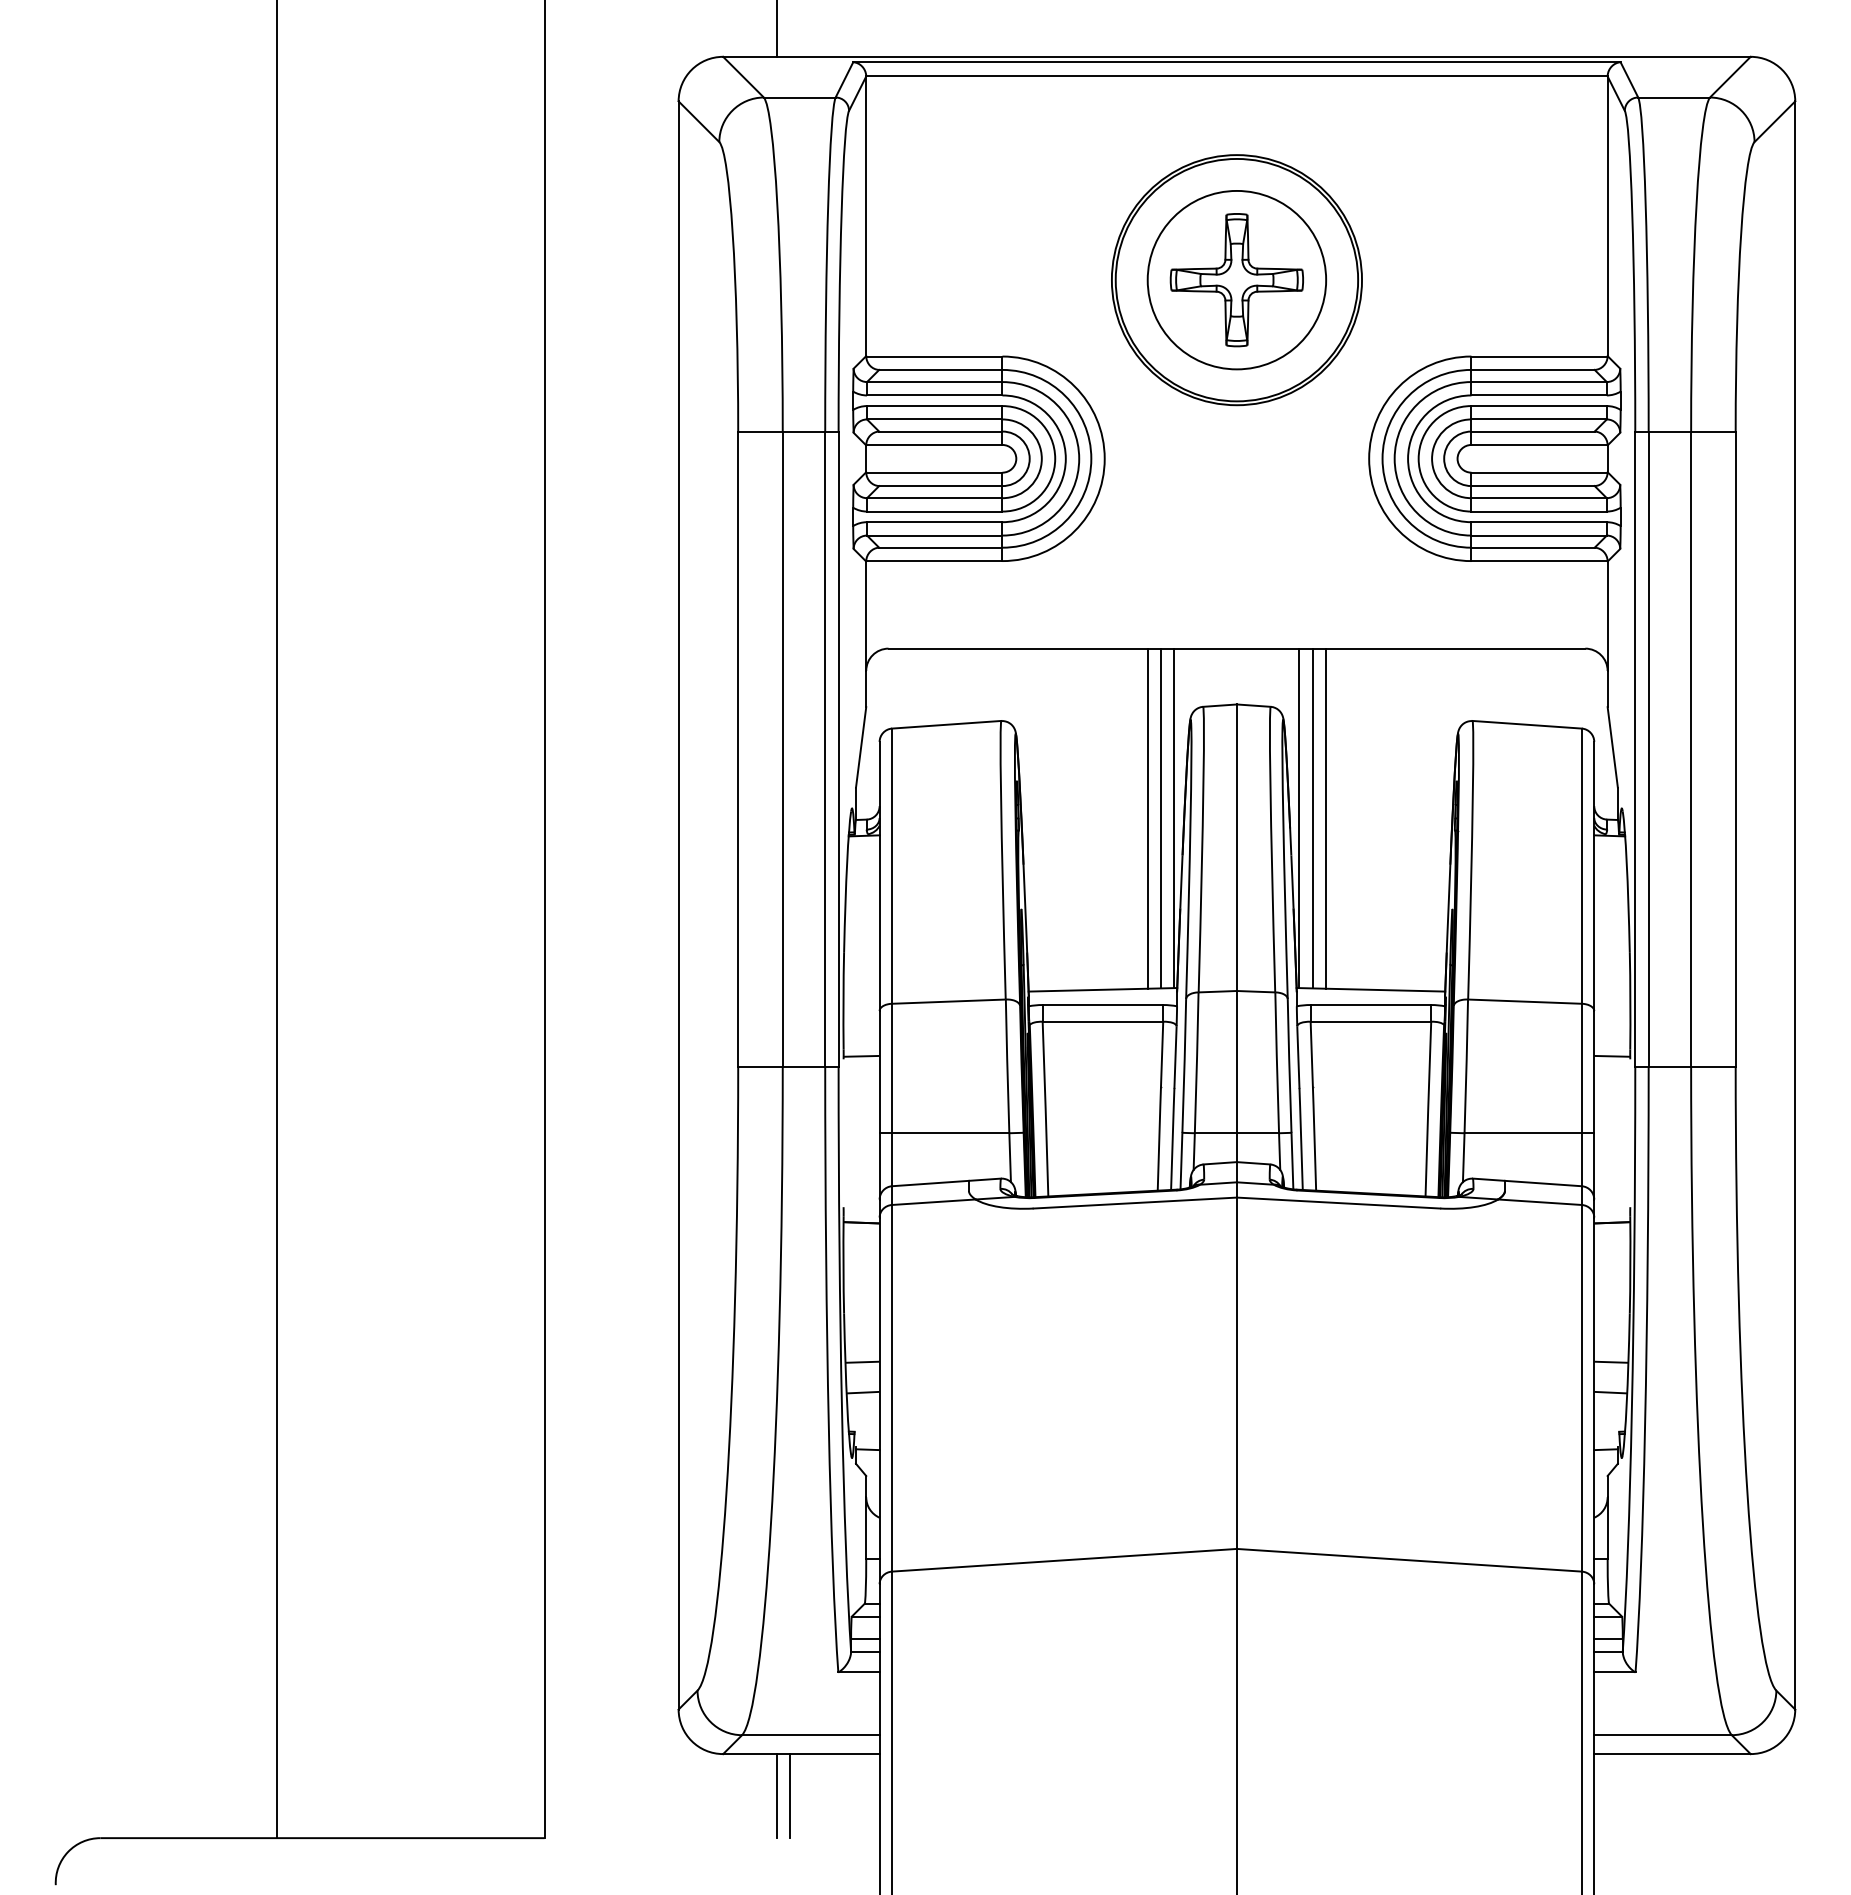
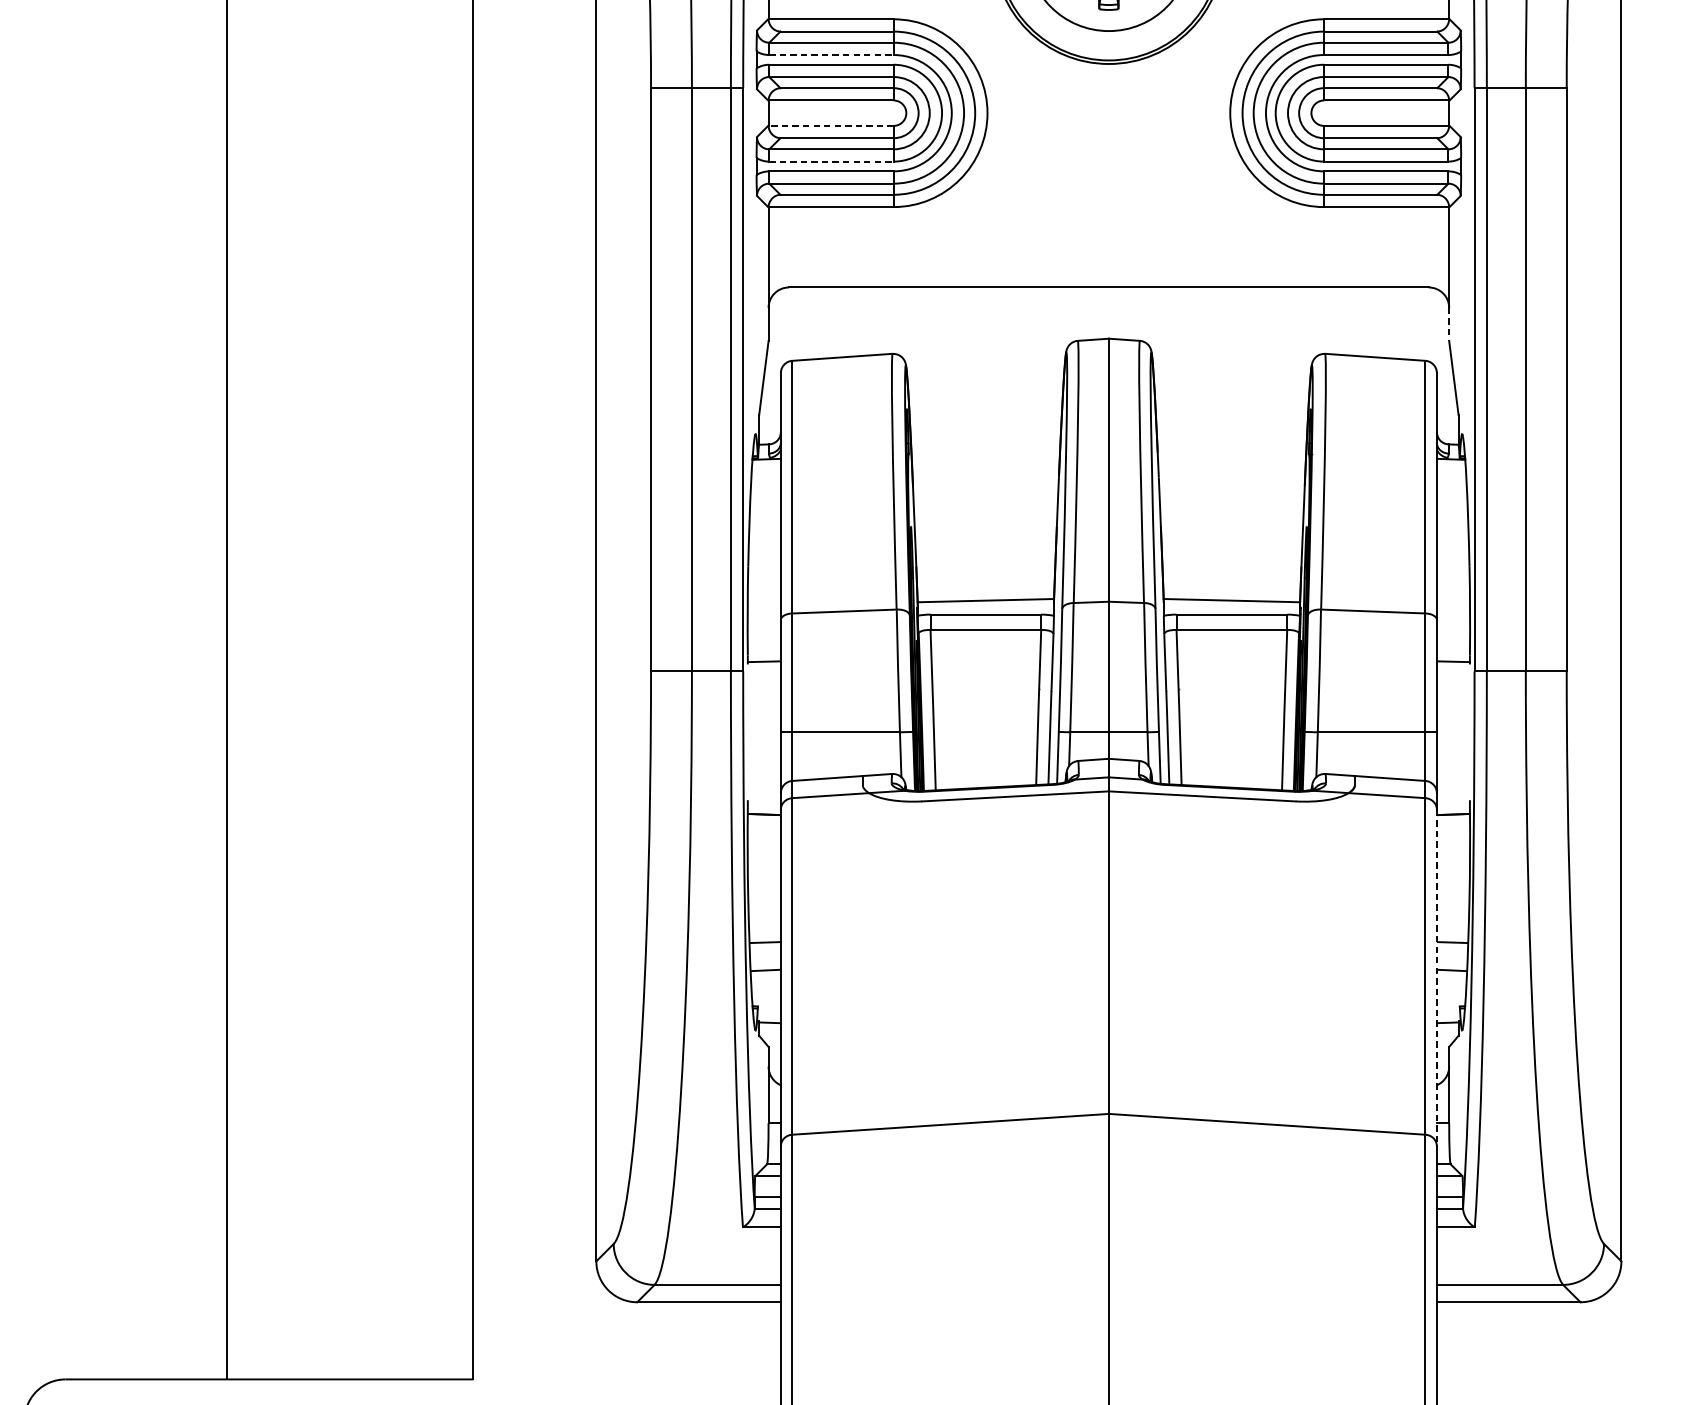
line: (934, 395) -> (831, 55), solid -> dashed
line: (933, 472) -> (830, 125), solid -> dashed
line: (934, 511) -> (831, 161), solid -> dashed
line: (1607, 689) -> (1449, 324), solid -> dashed
line: (1147, 818) -> (1026, 443), removed
line: (1161, 818) -> (1039, 443), removed
line: (1174, 818) -> (1051, 443), removed
line: (1299, 818) -> (1166, 443), removed
line: (1312, 818) -> (1178, 443), removed
line: (1326, 818) -> (1191, 443), removed
line: (1594, 1401) -> (1437, 978), solid -> dashed
line: (776, 1796) -> (686, 1341), removed
line: (790, 1796) -> (699, 1341), removed

